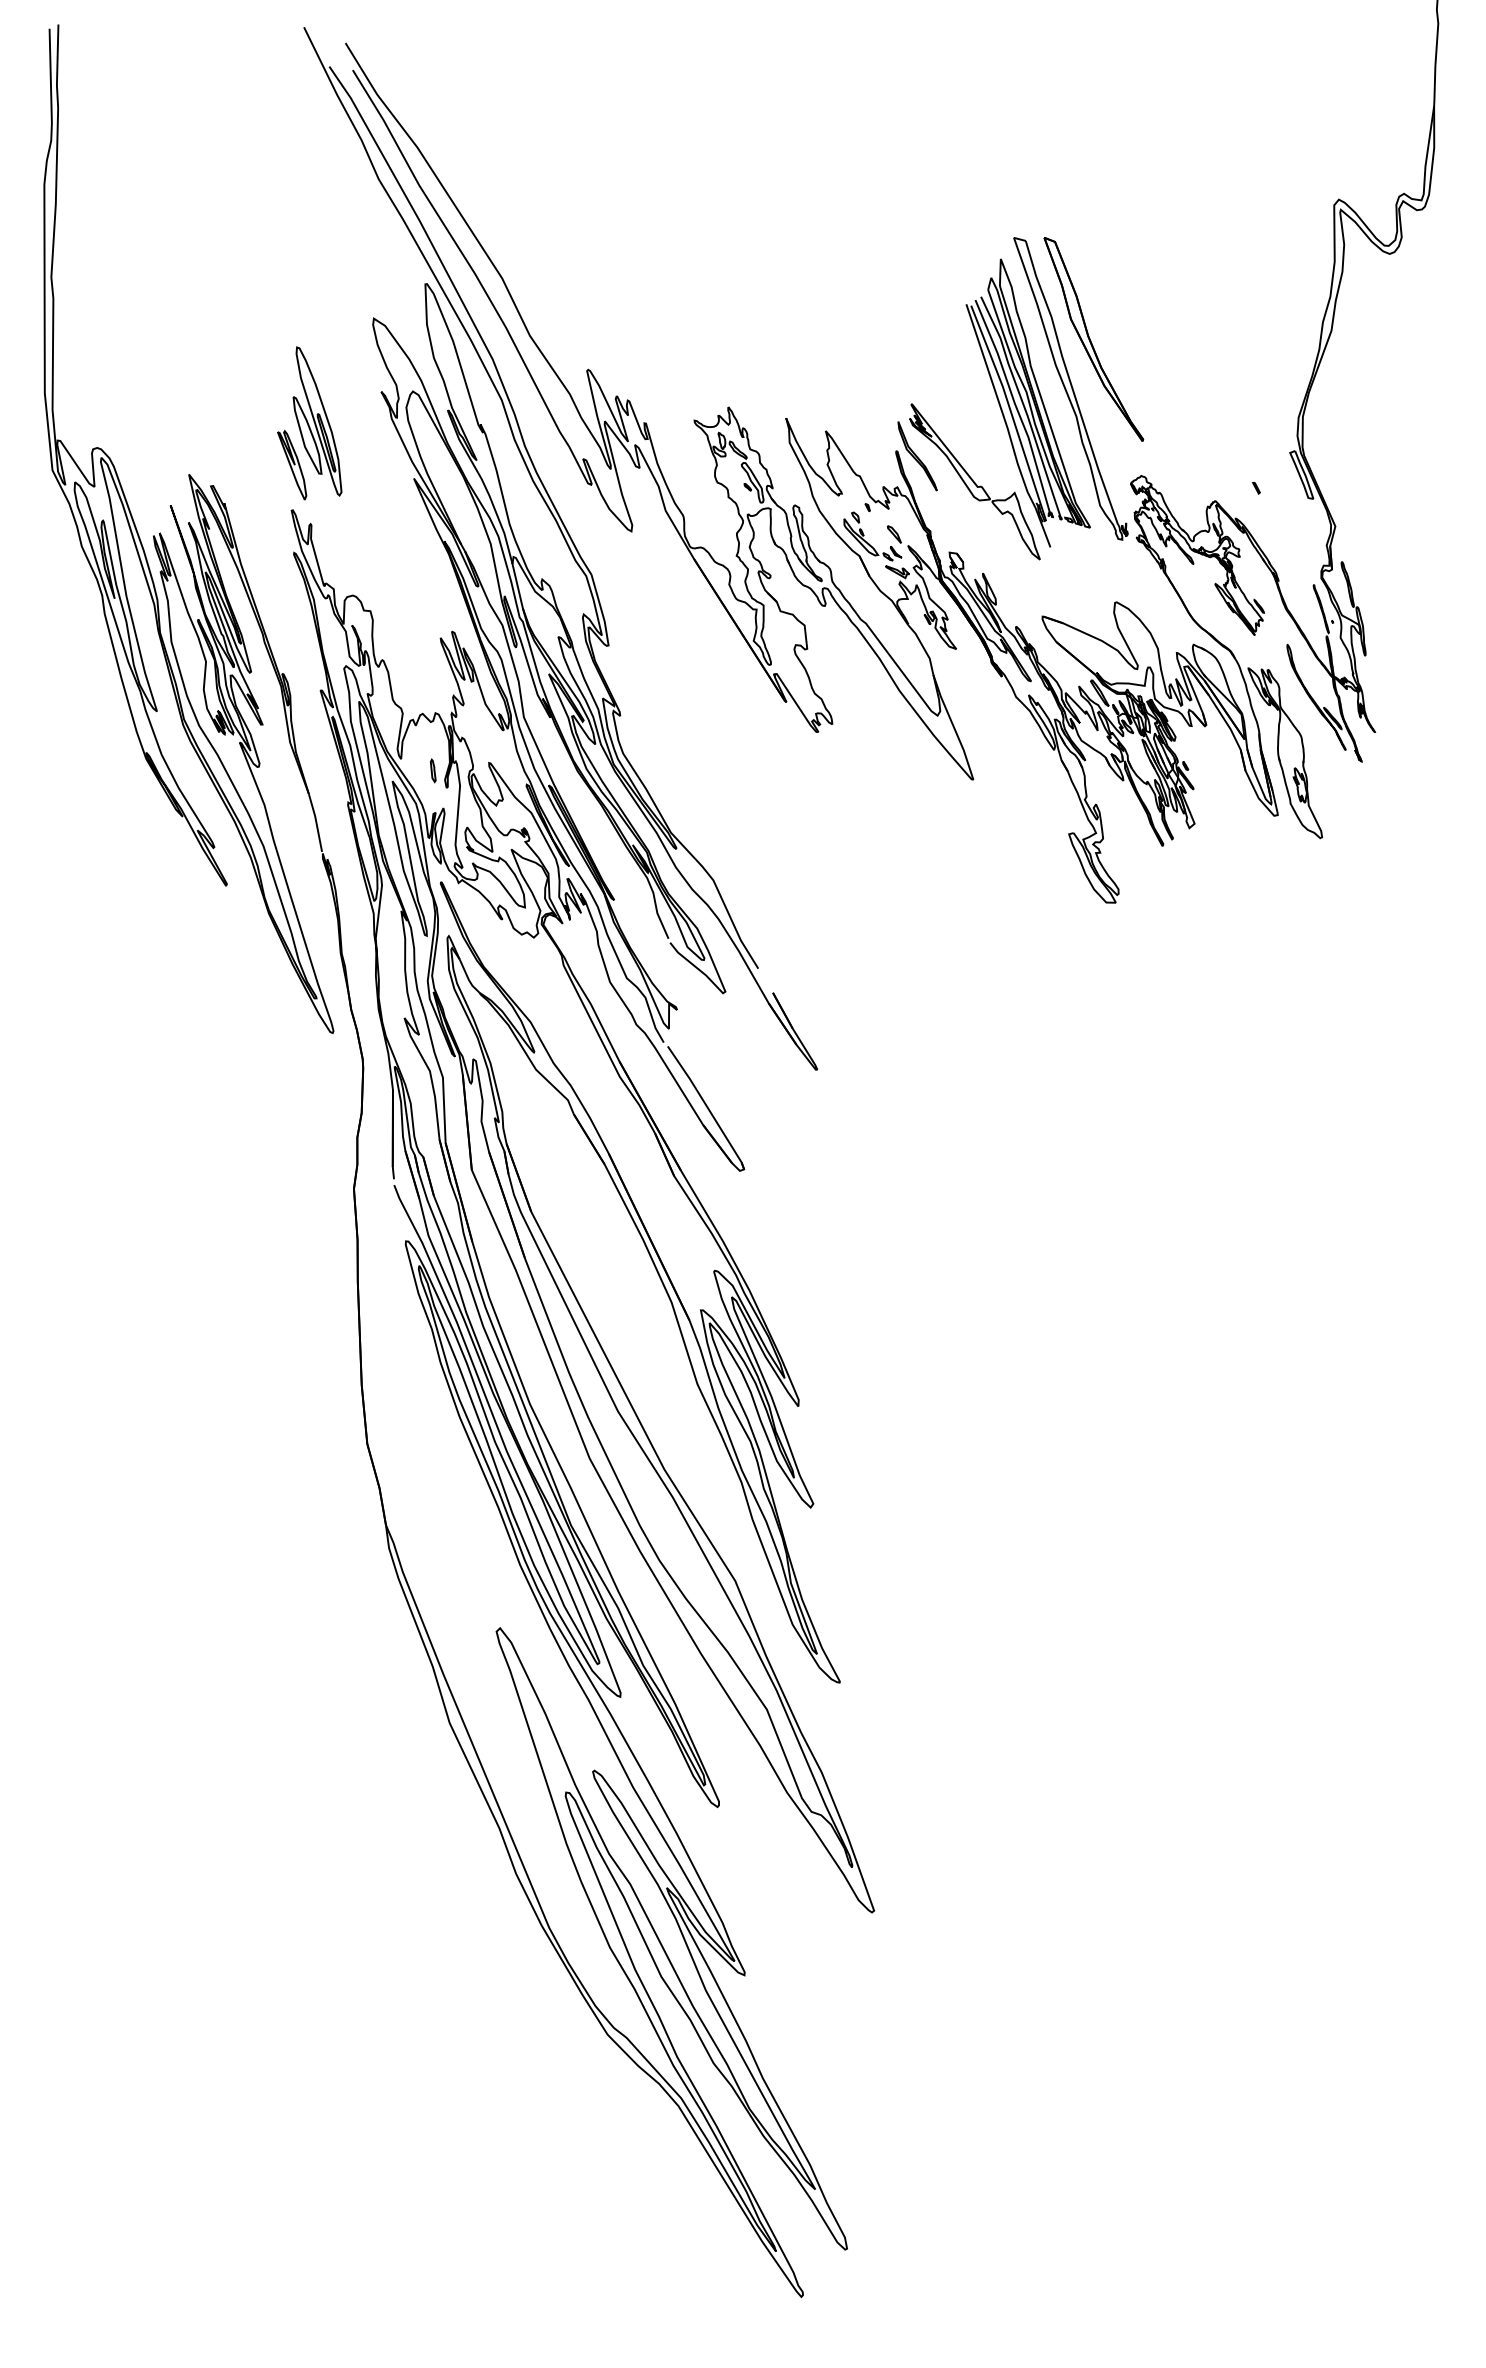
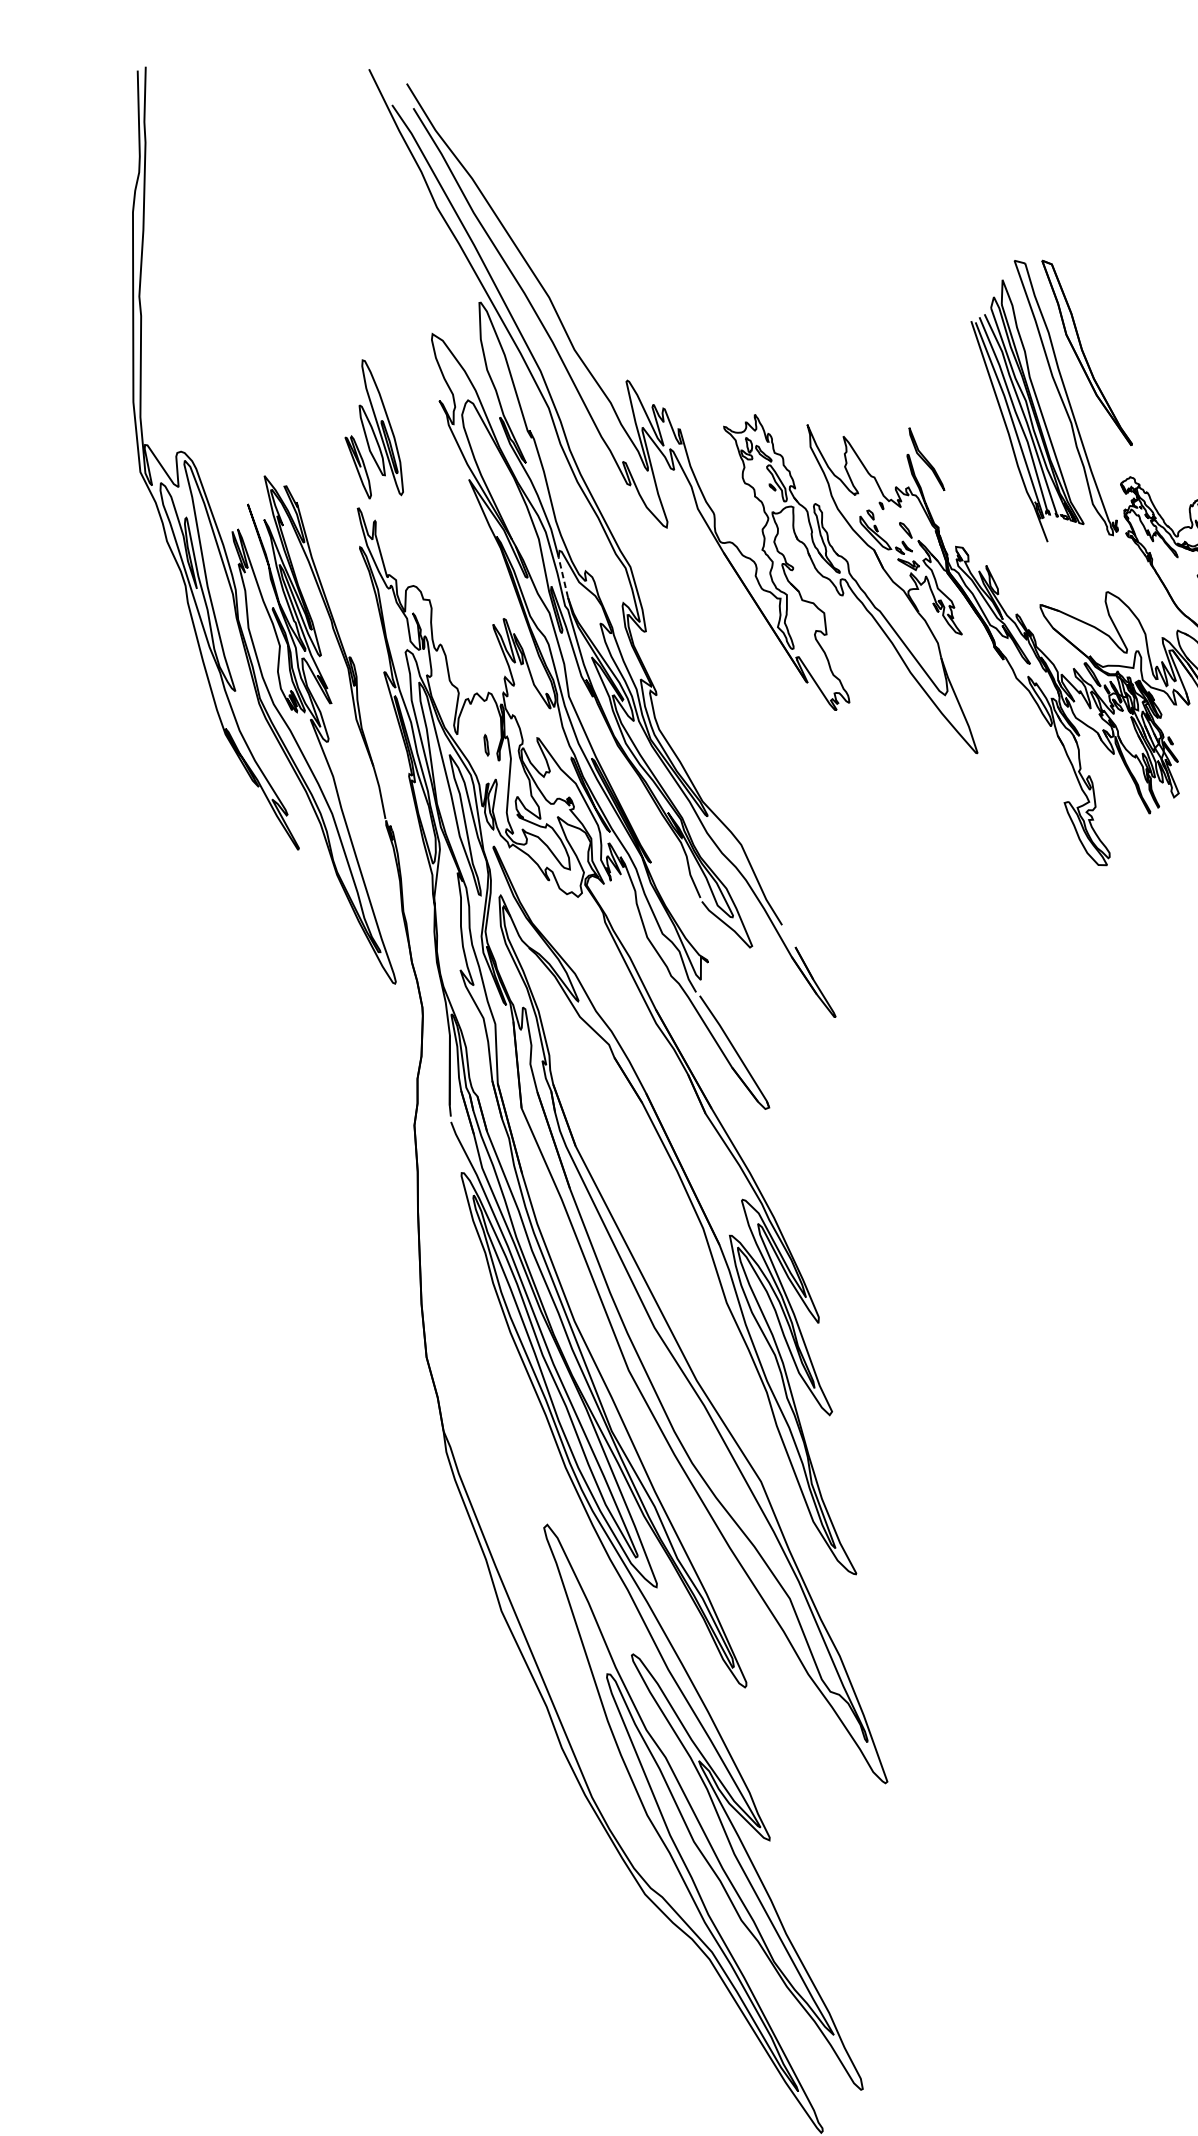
part: (974, 481) -> (978, 482), removed
line: (517, 586) -> (563, 577), solid -> dashed

